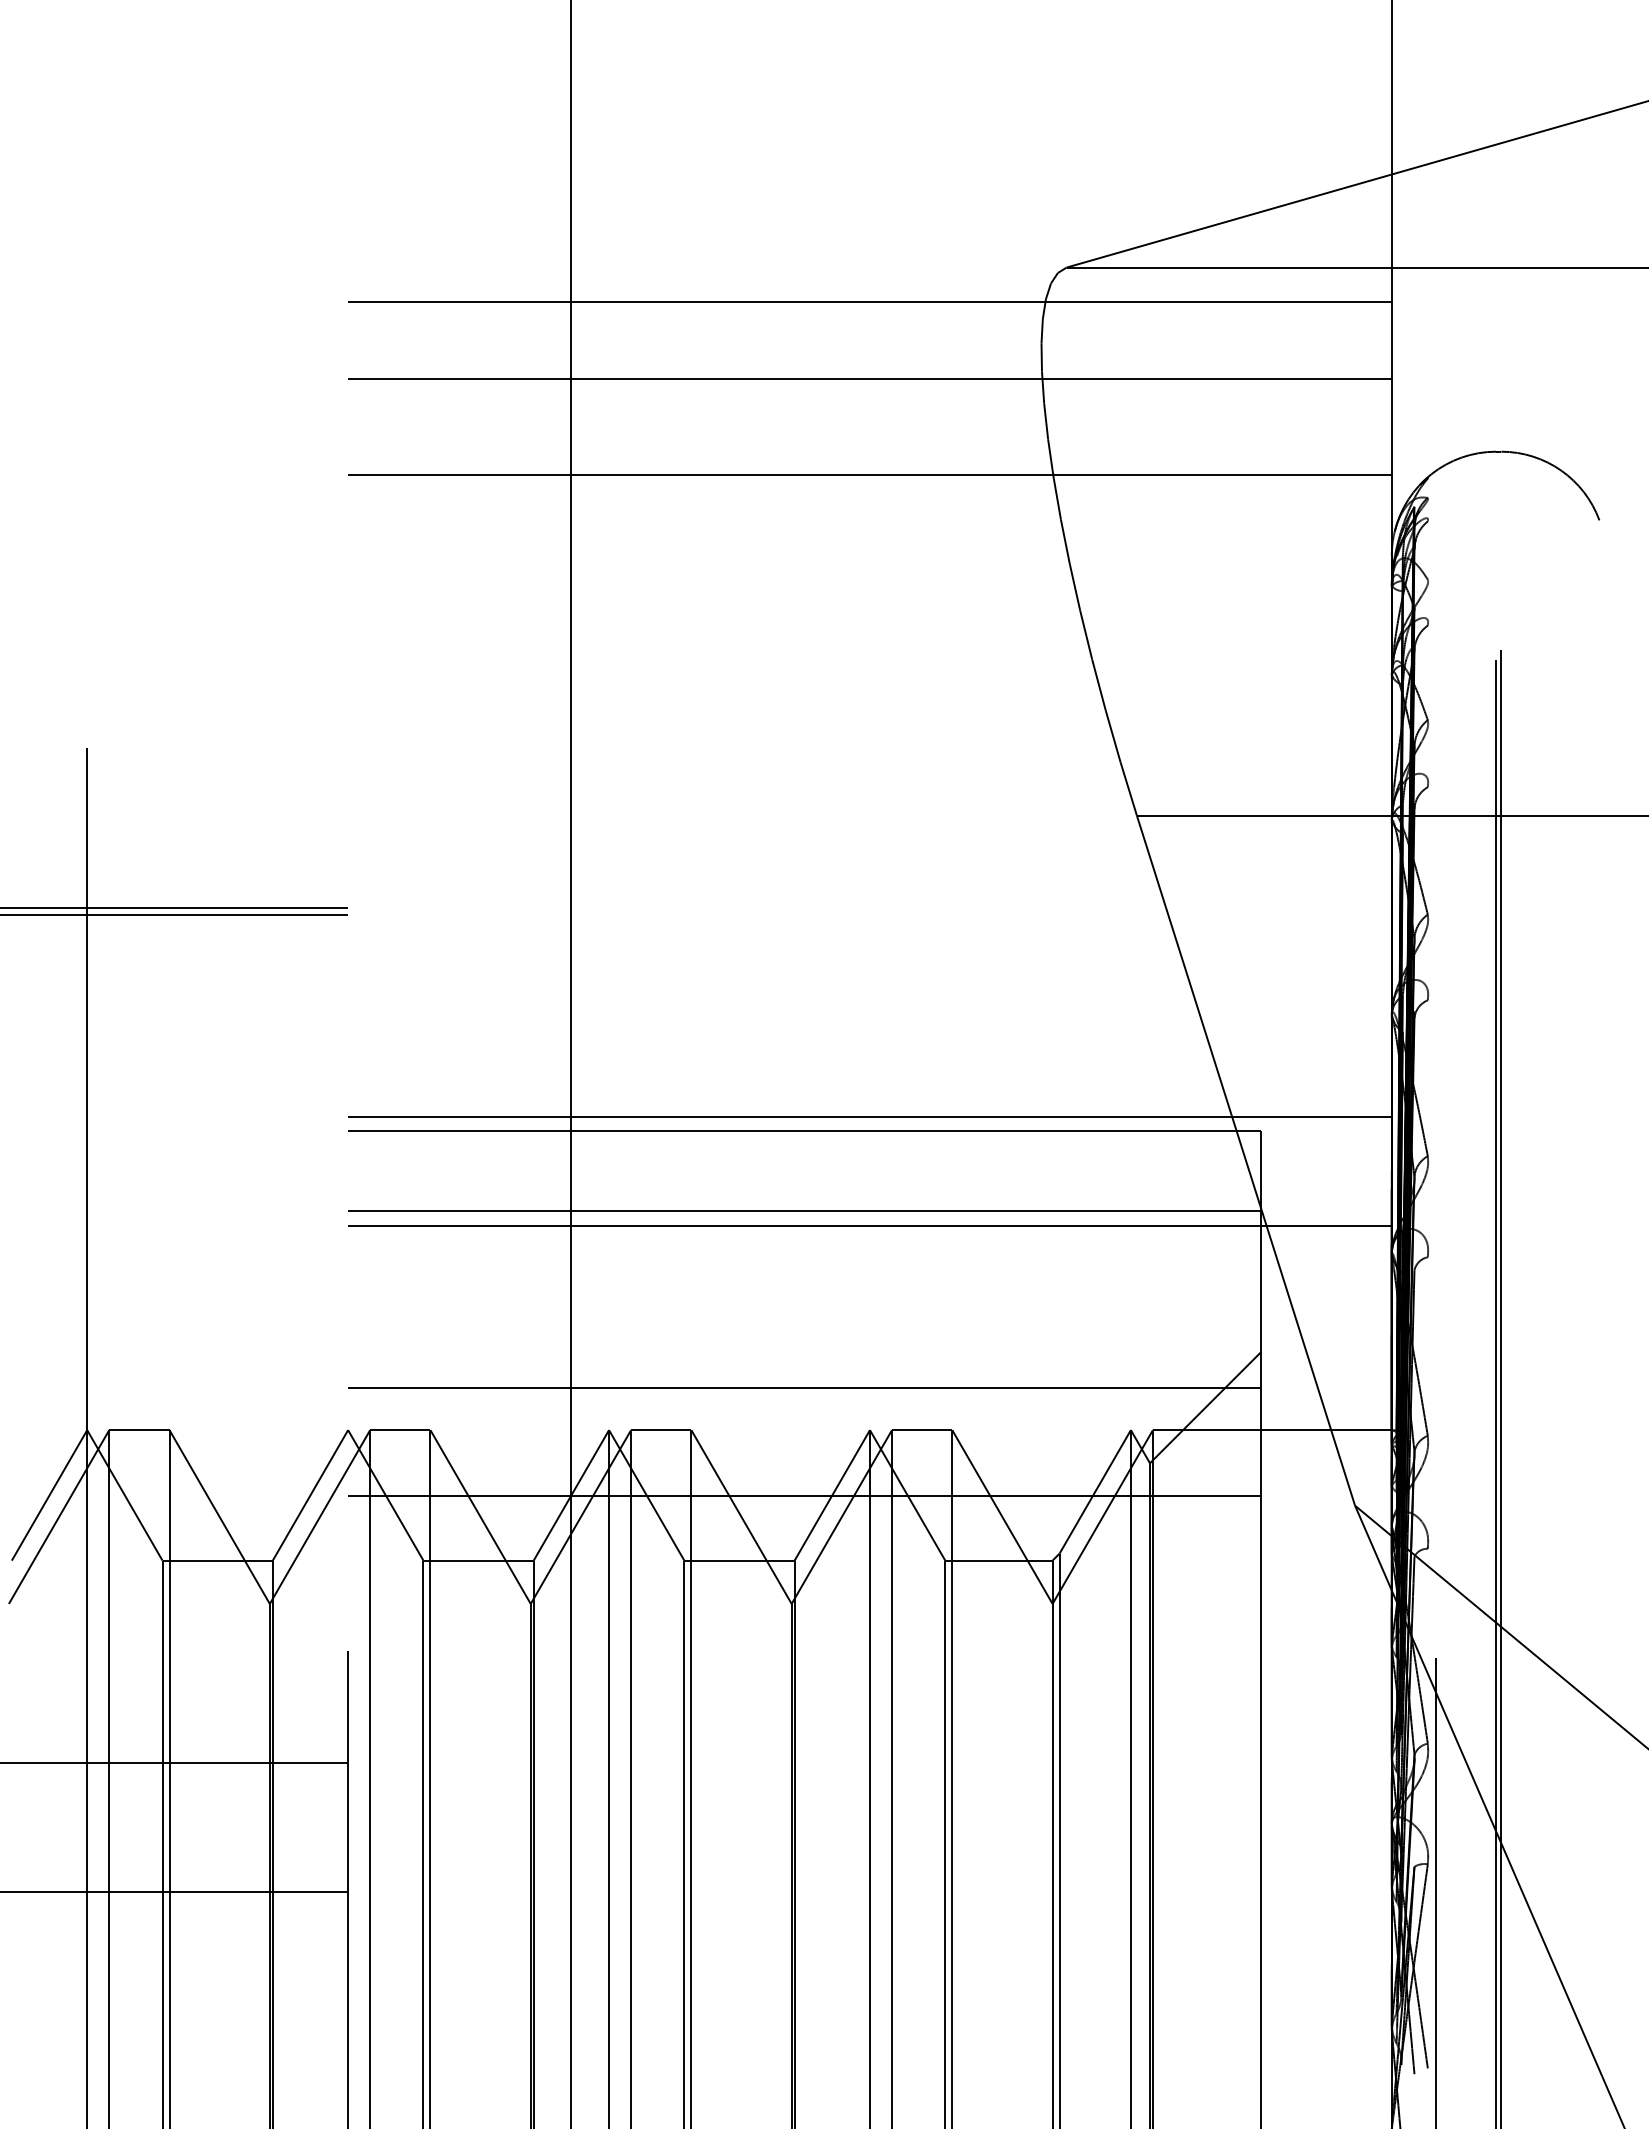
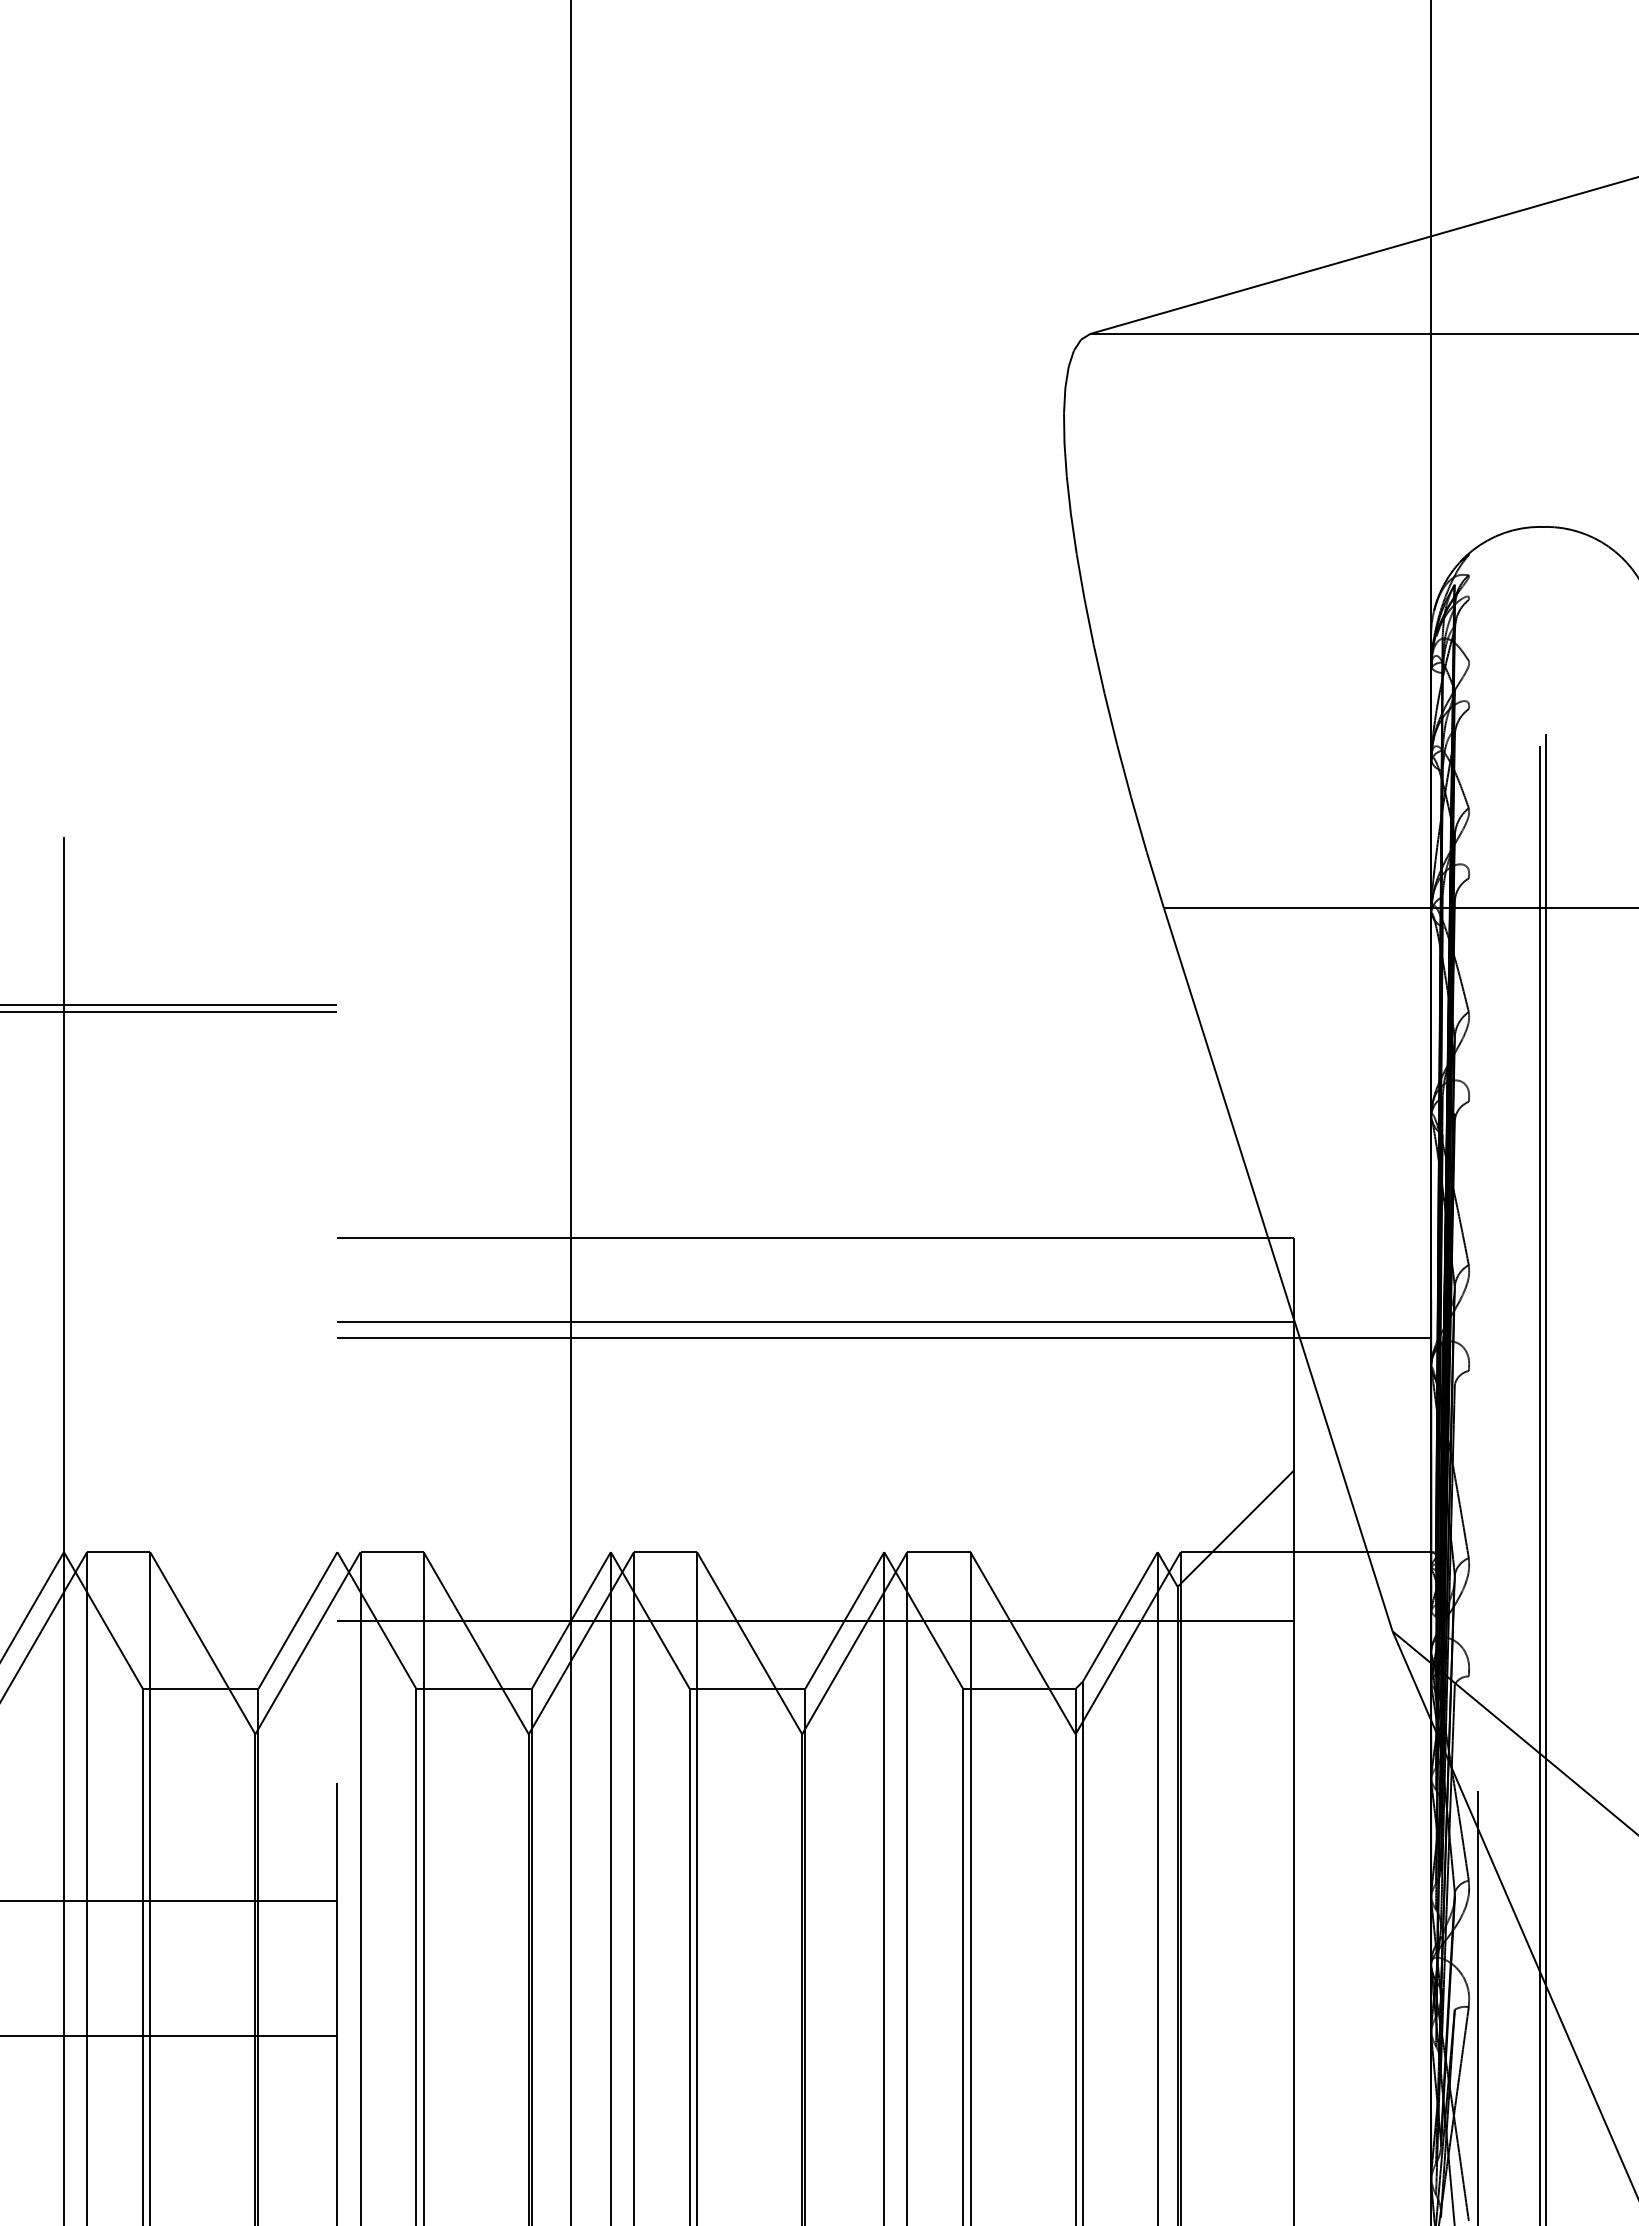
line: (869, 302) -> (883, 370), removed
line: (869, 379) -> (883, 451), removed
line: (869, 474) -> (883, 550), removed
line: (869, 1116) -> (883, 1223), removed
line: (804, 1388) -> (815, 1508), removed

